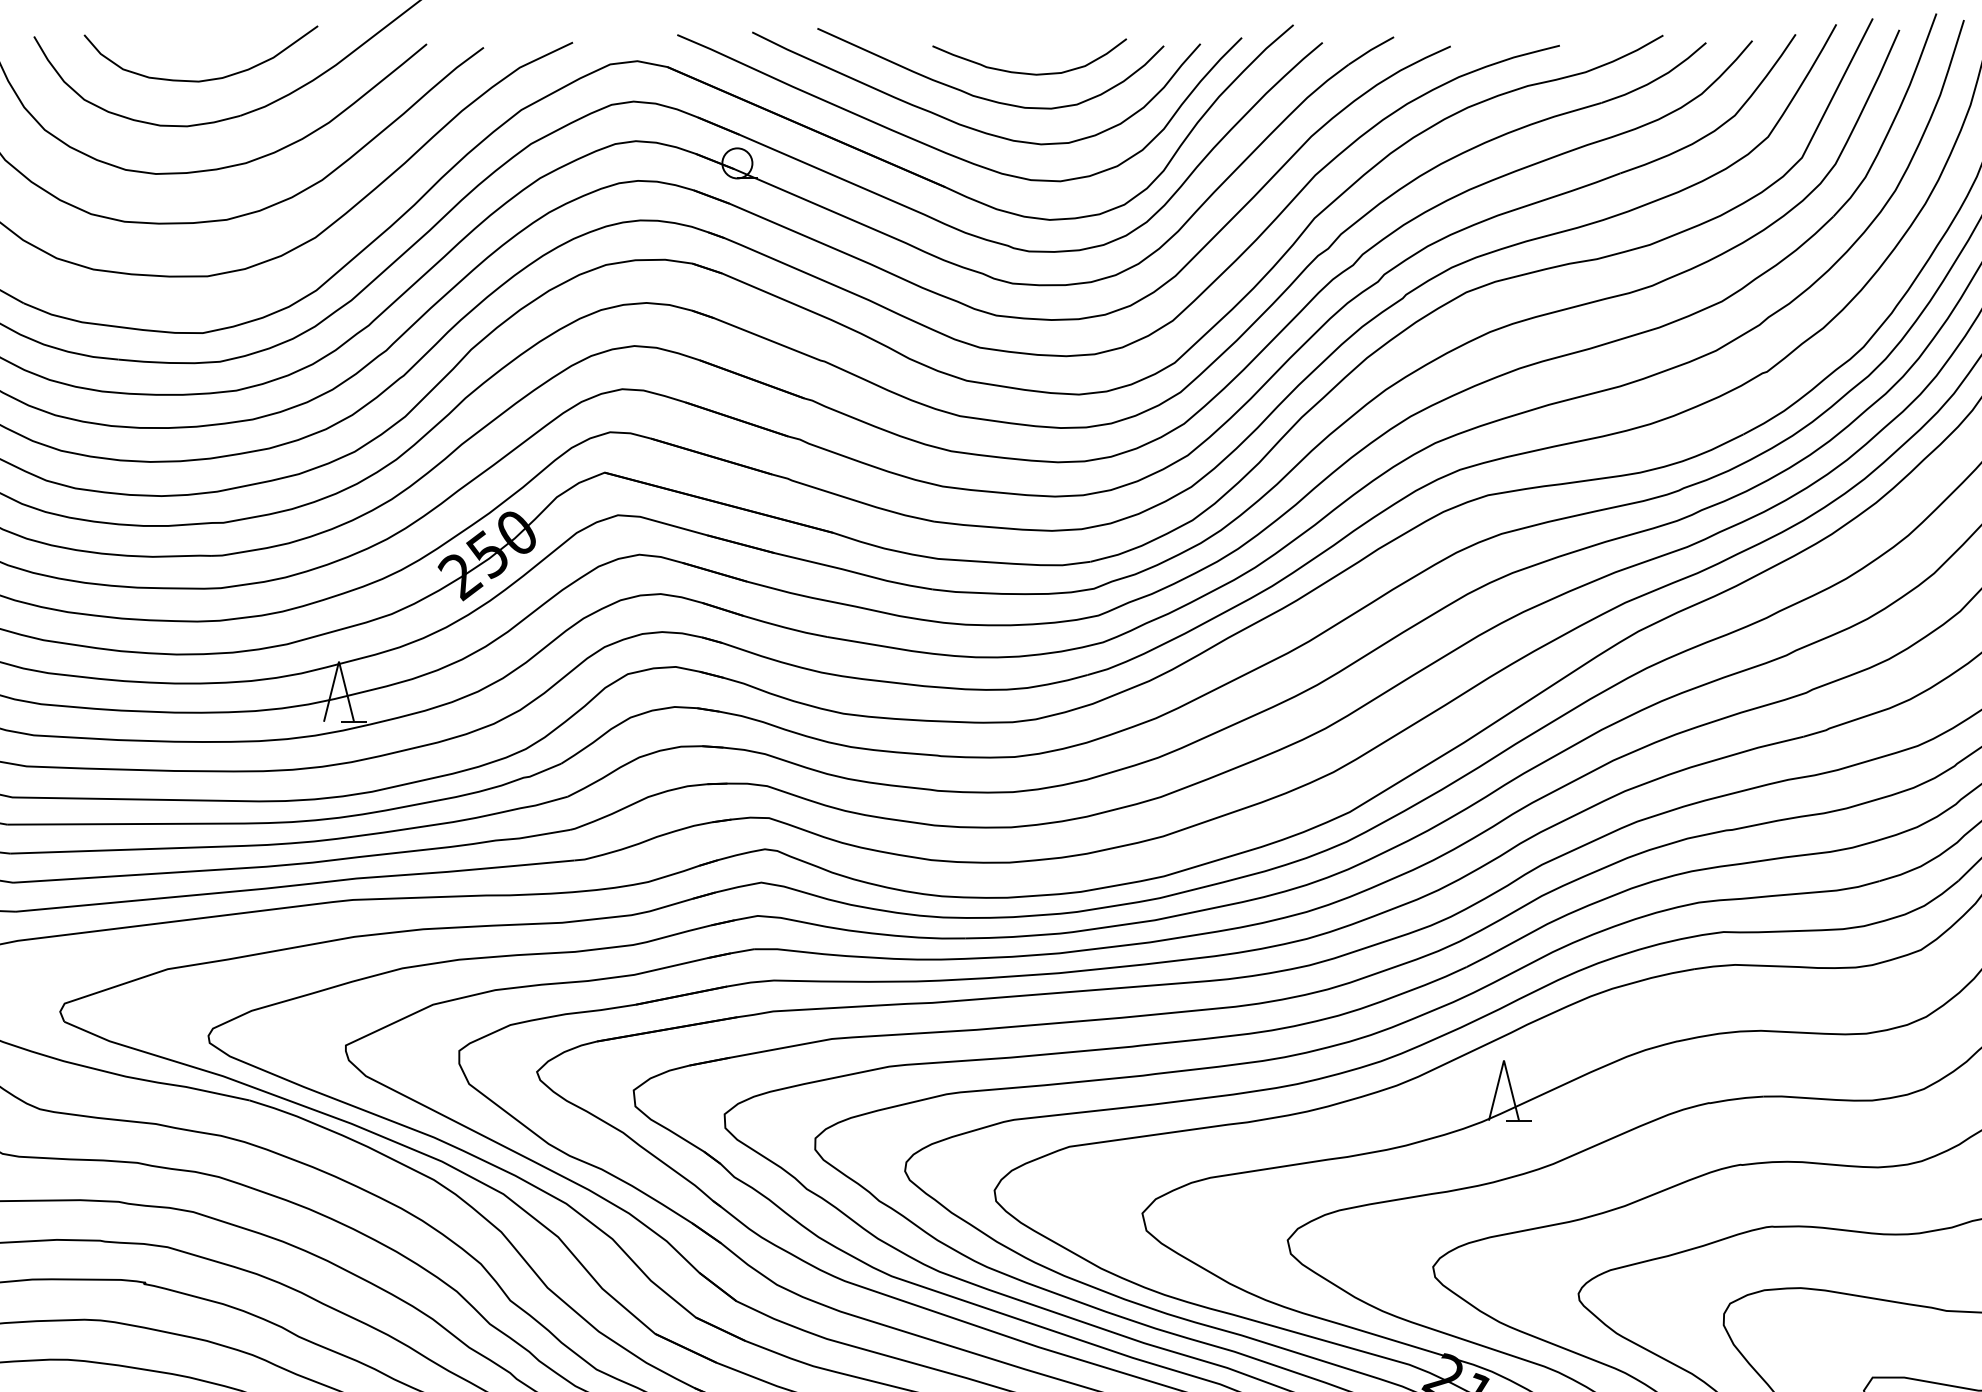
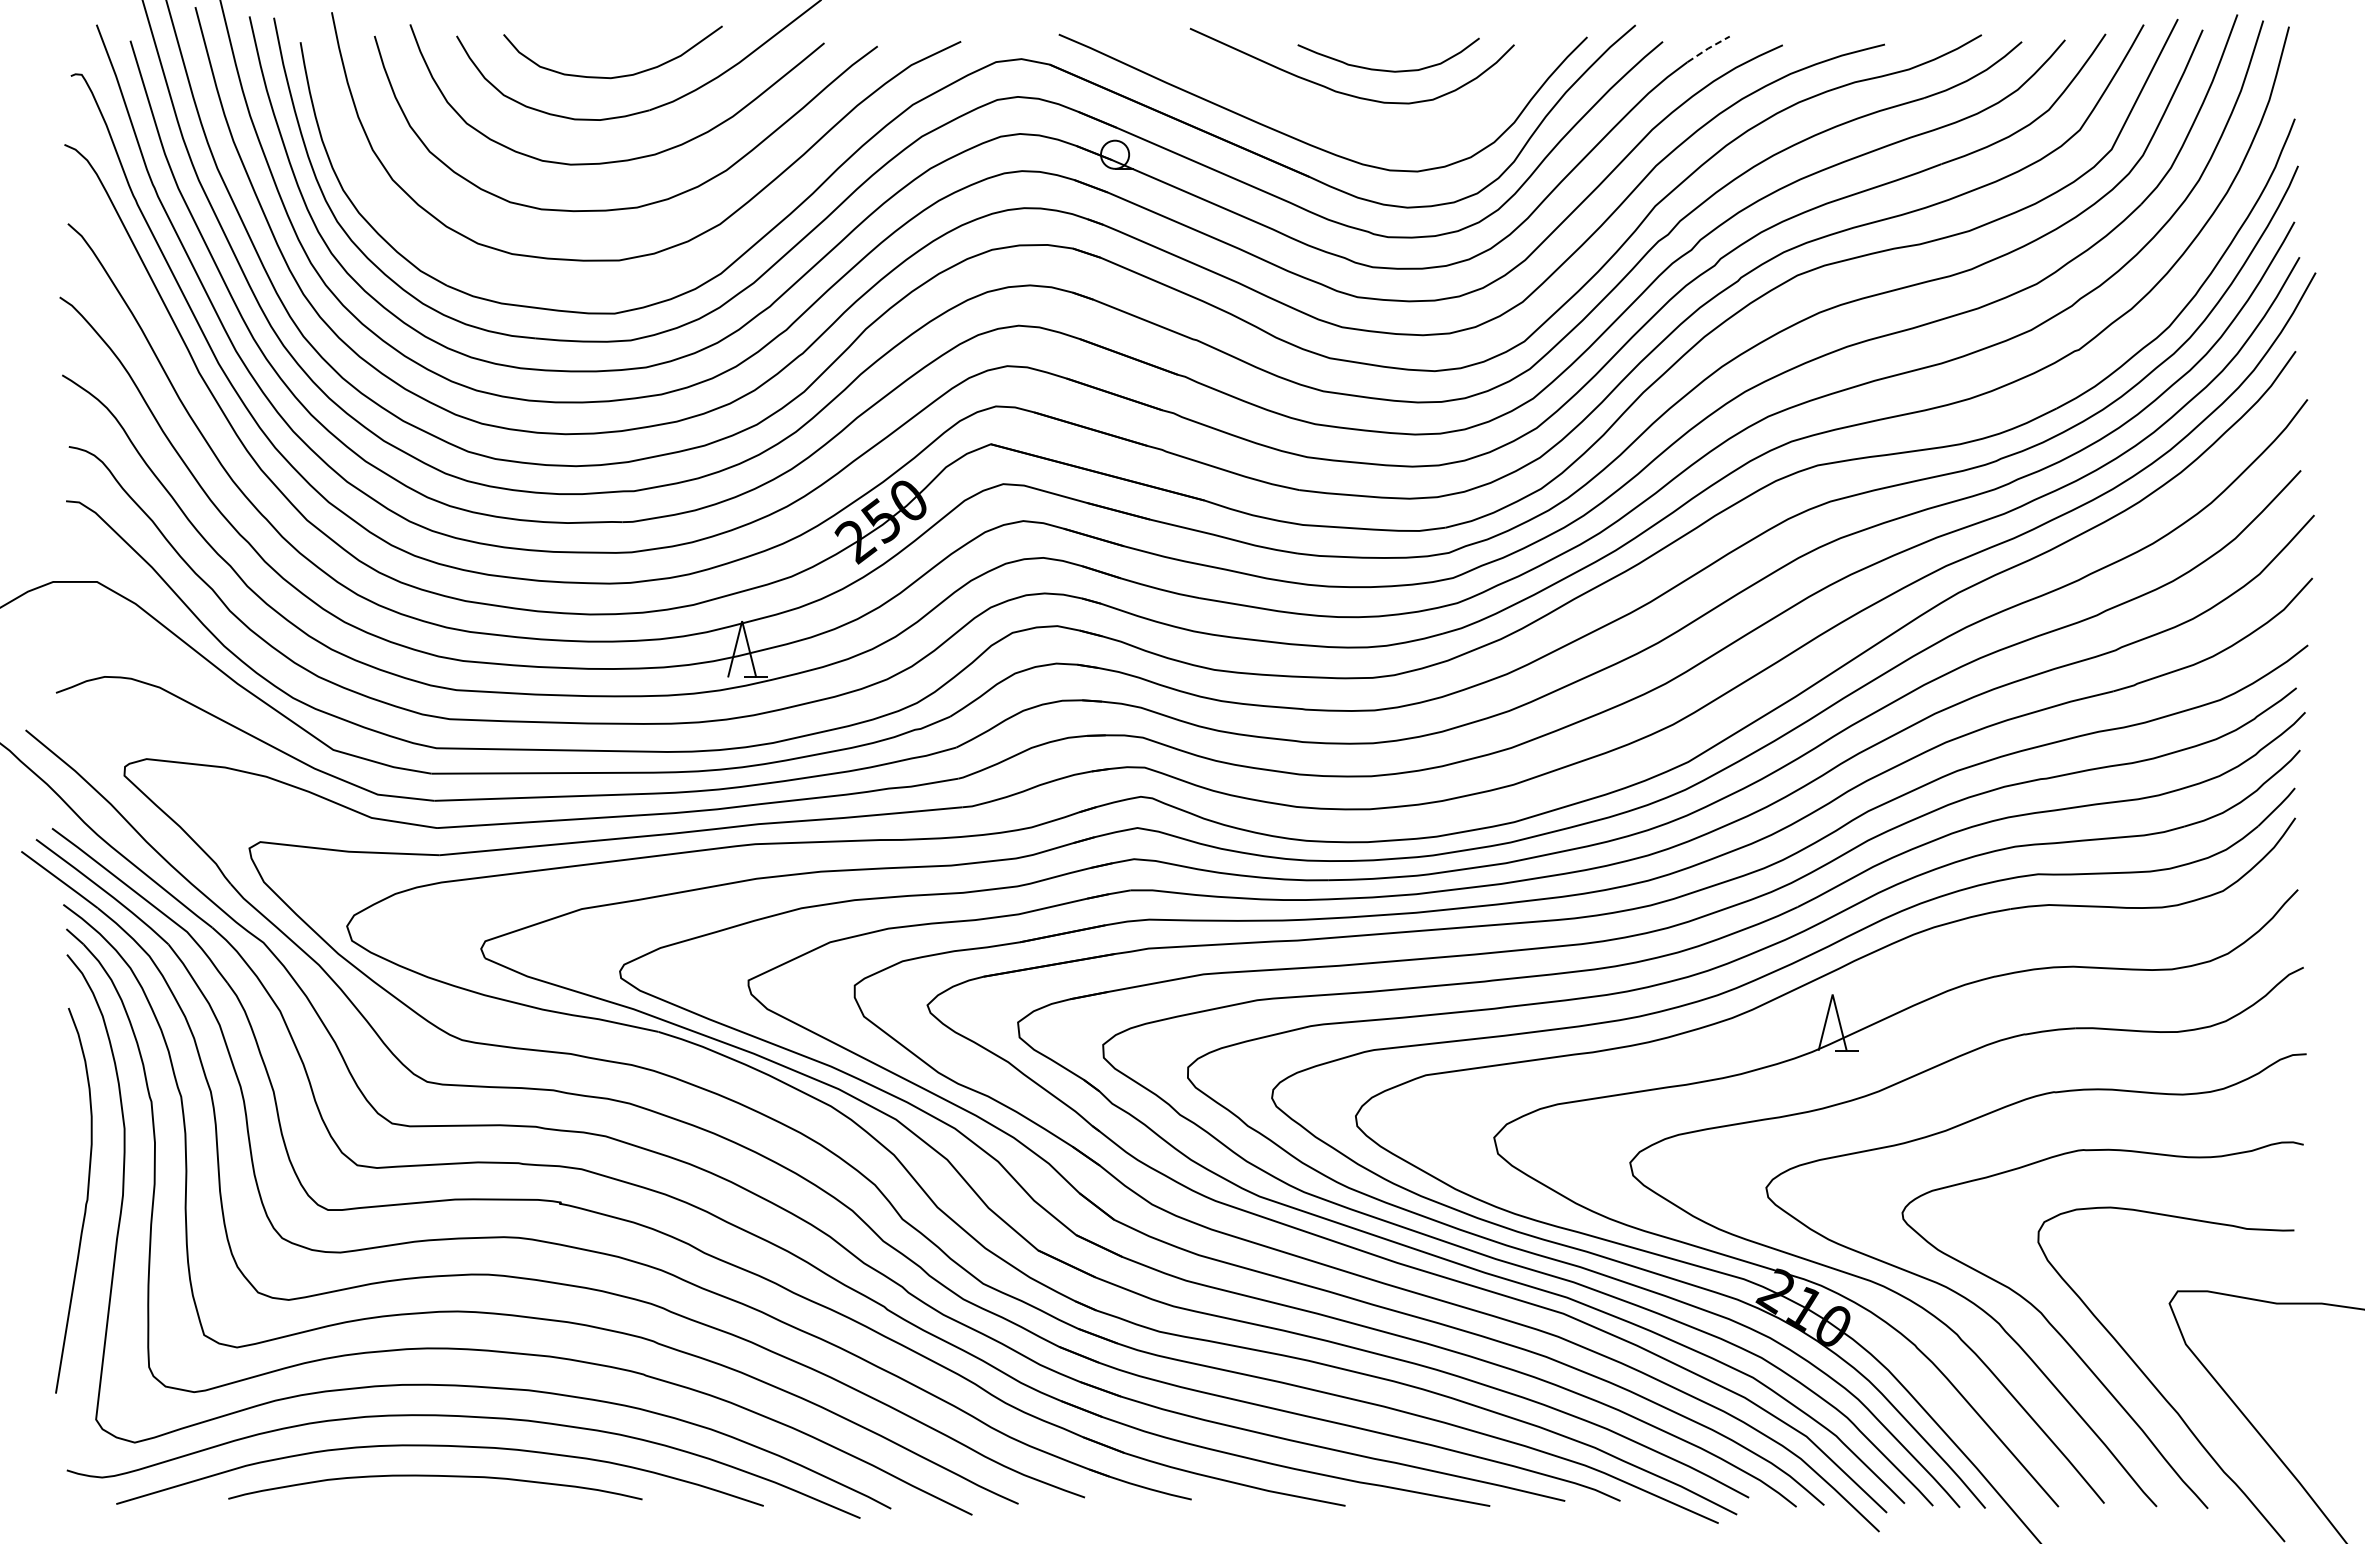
line: (1371, 49) -> (1708, 48), solid -> dashed
curve: (964, 124) -> (1327, 118), removed

